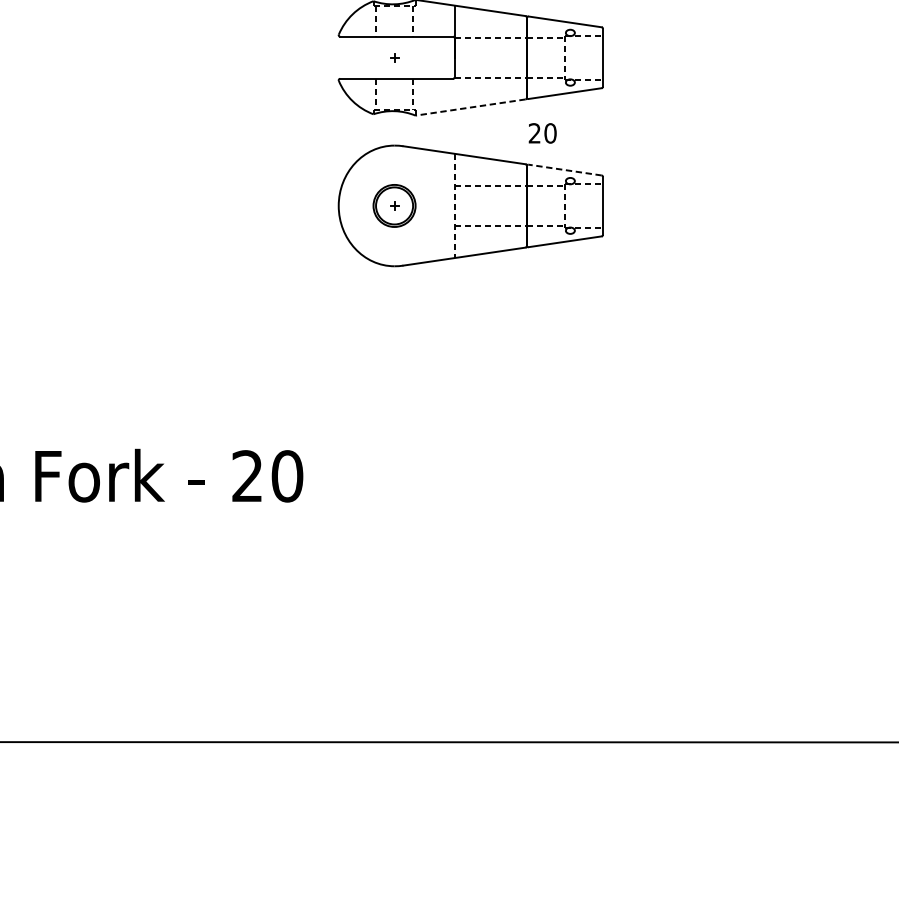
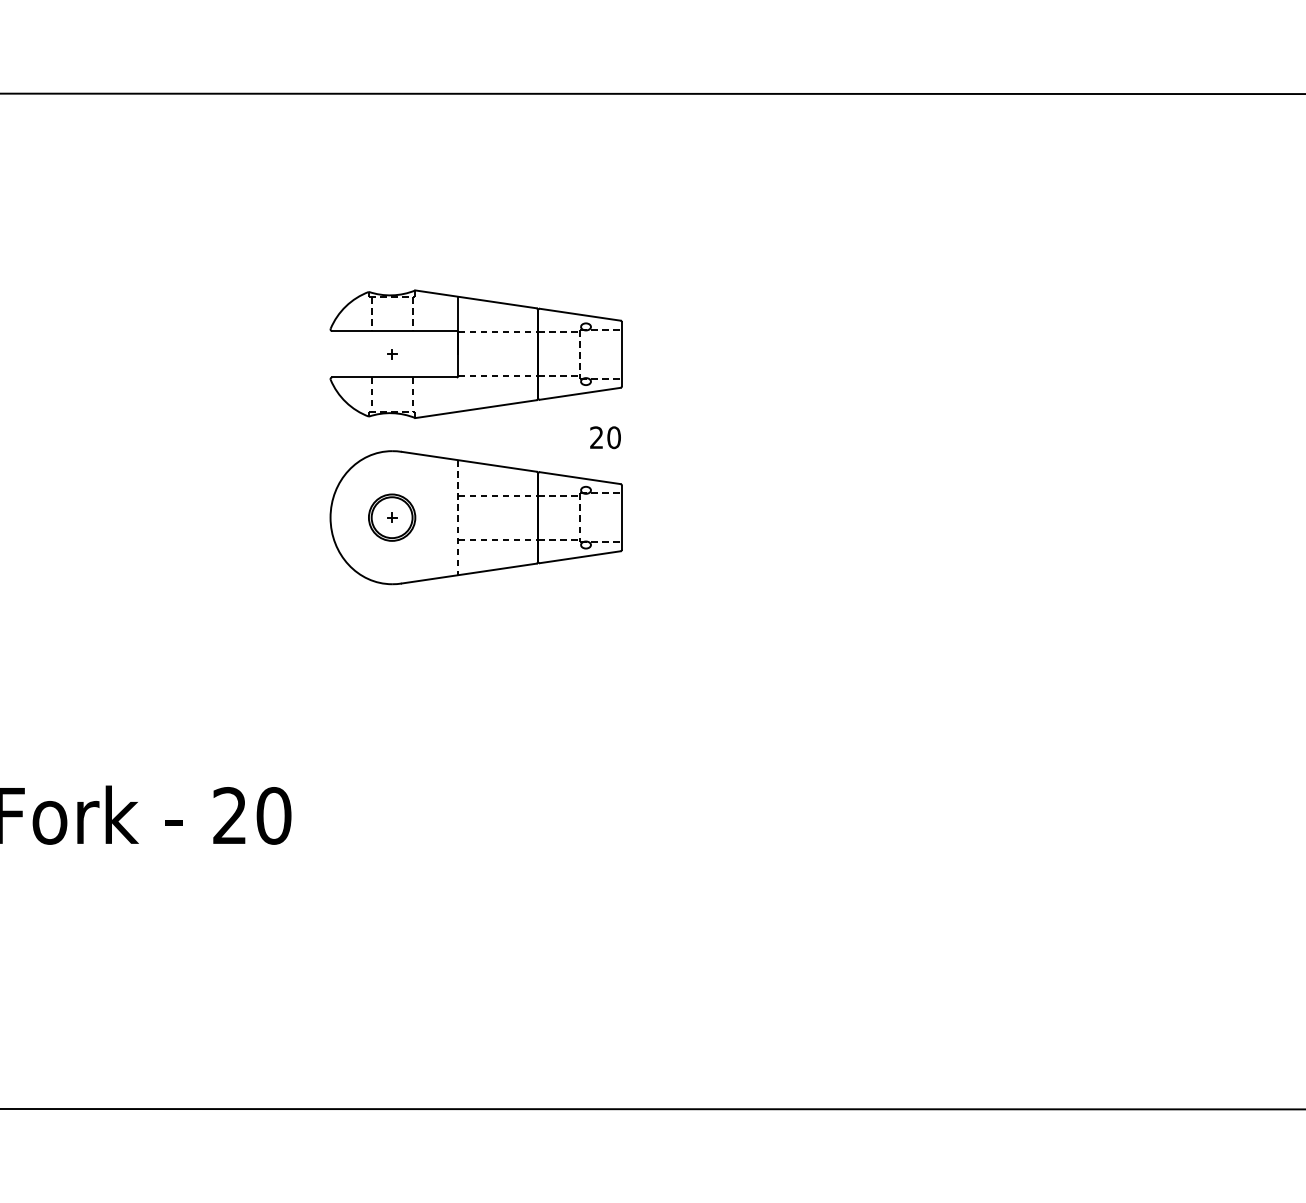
line: (470, 107) -> (475, 409), dashed -> solid
text: (542, 133) -> (605, 437), moved
line: (565, 170) -> (580, 478), dashed -> solid

